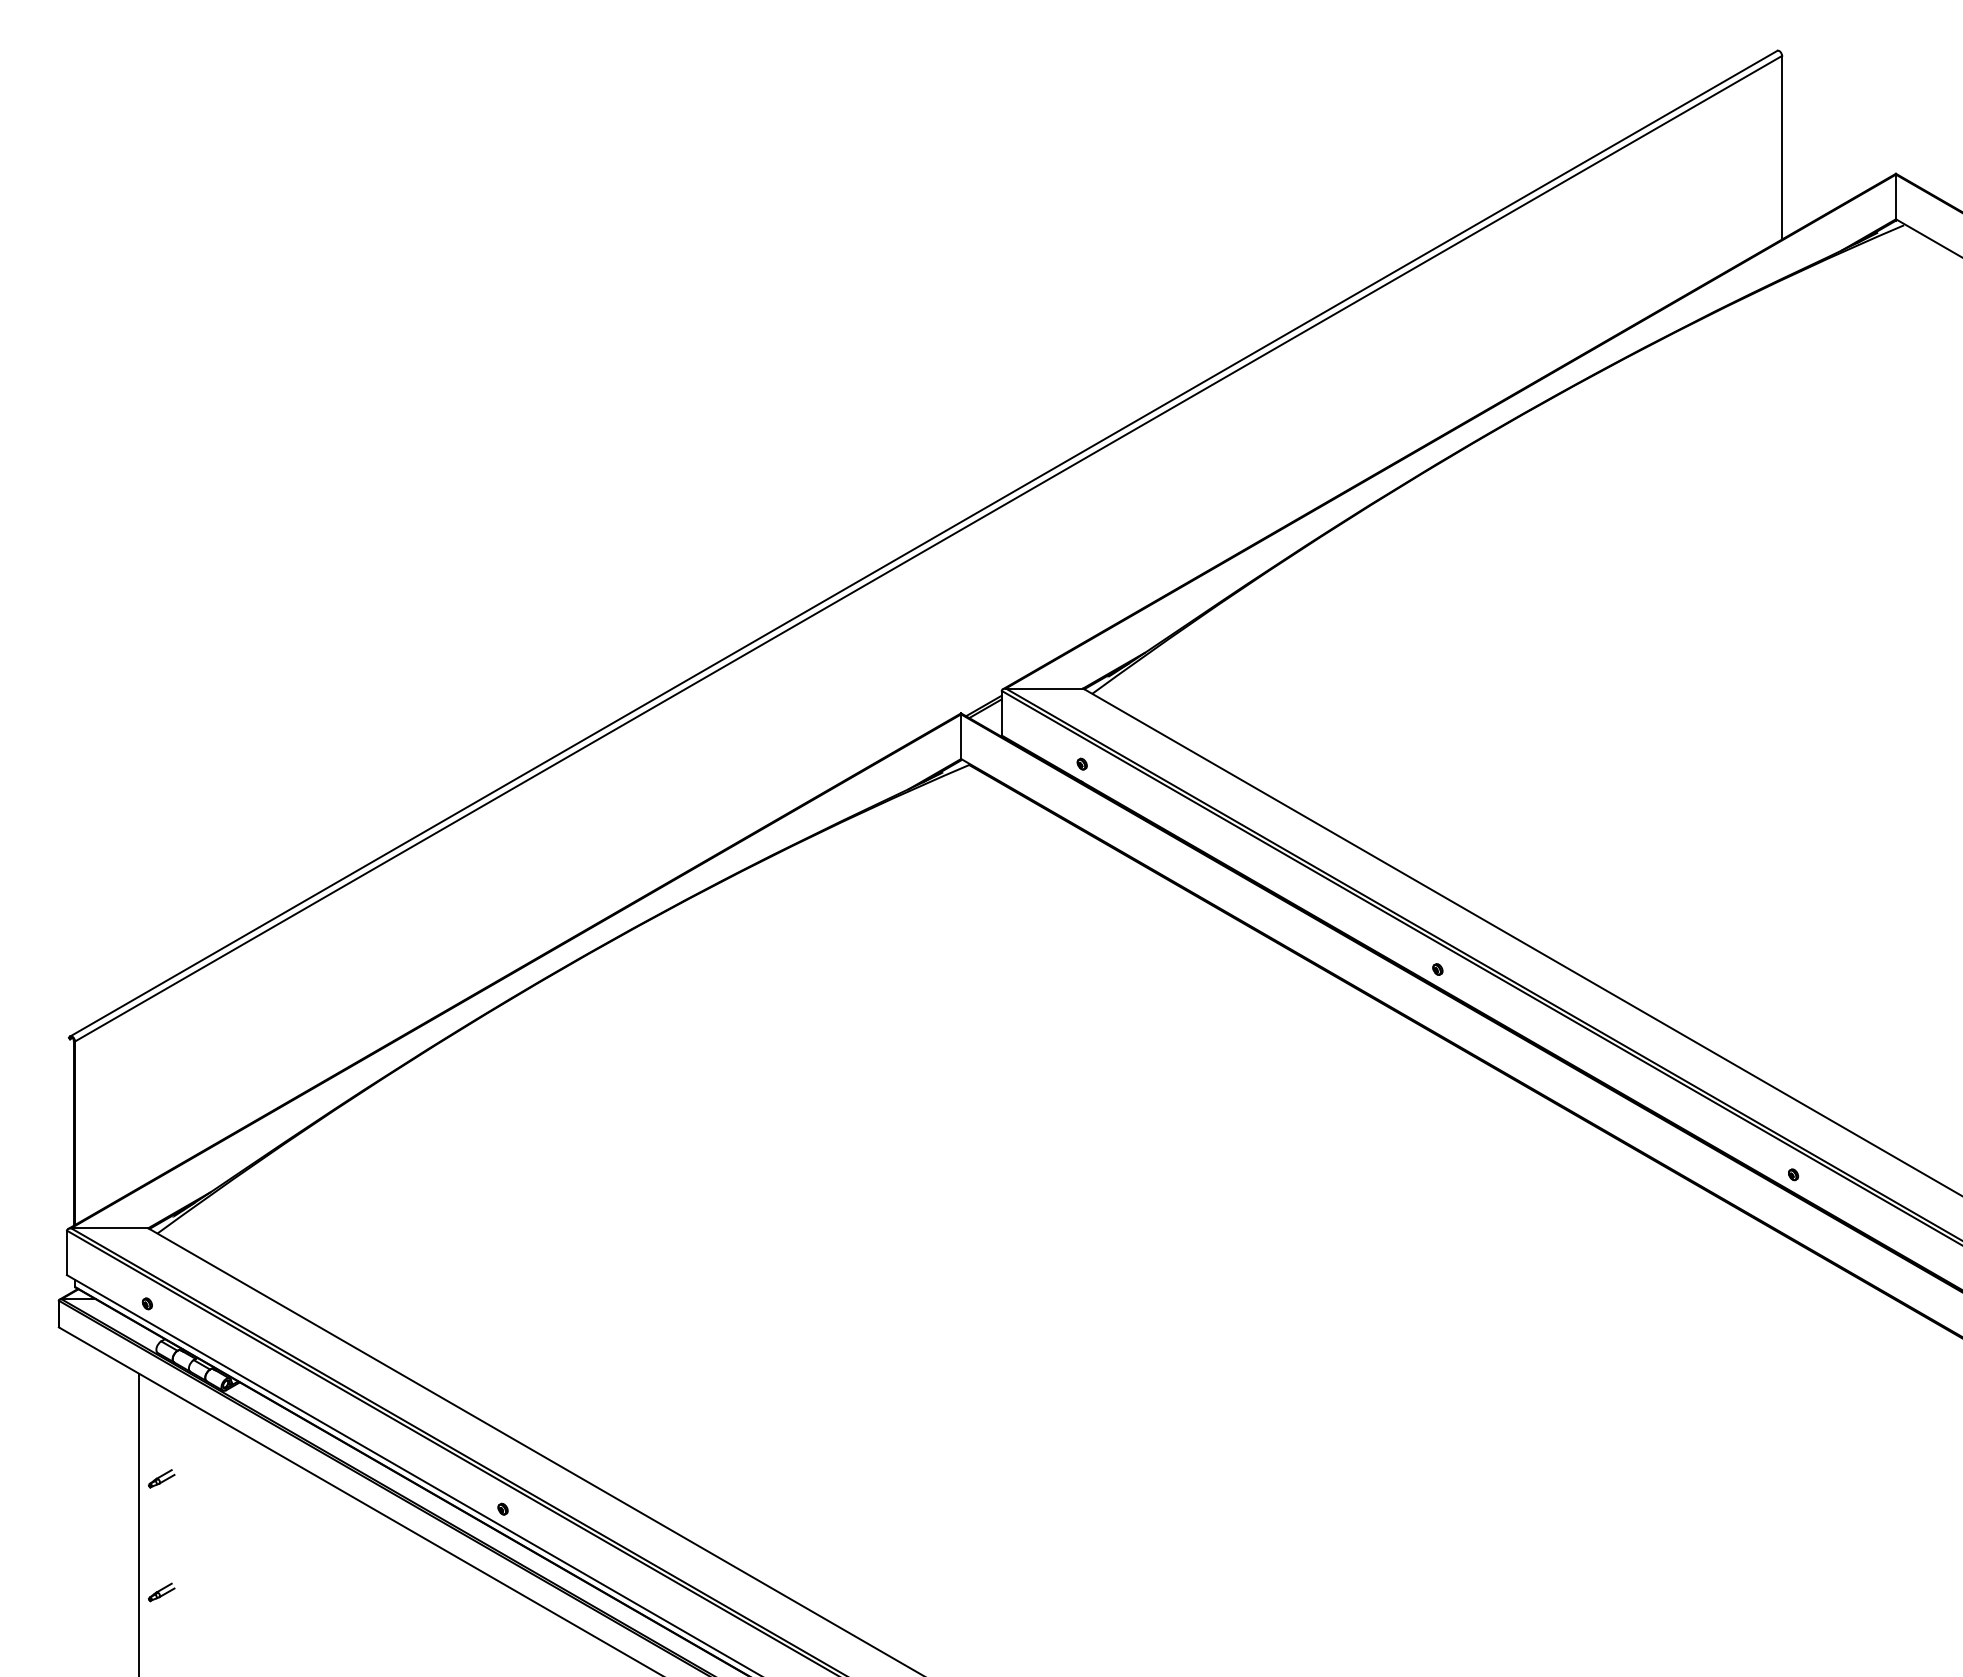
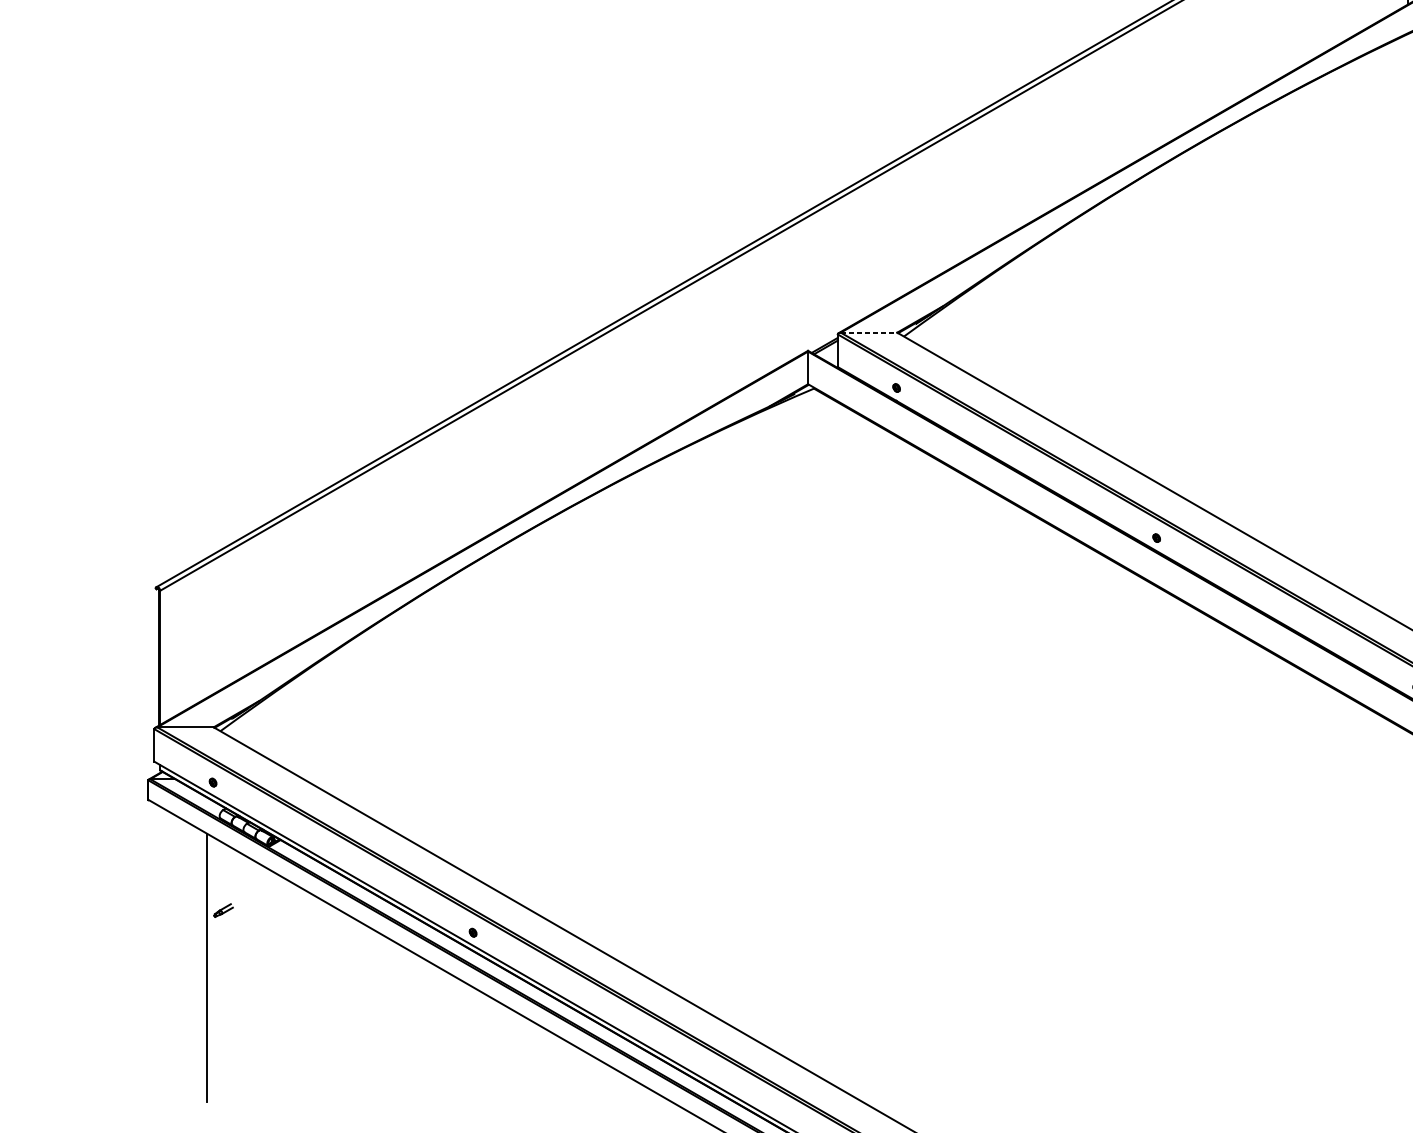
line: (1044, 688) -> (869, 332), solid -> dashed
part: (161, 1592) -> (223, 993), removed

